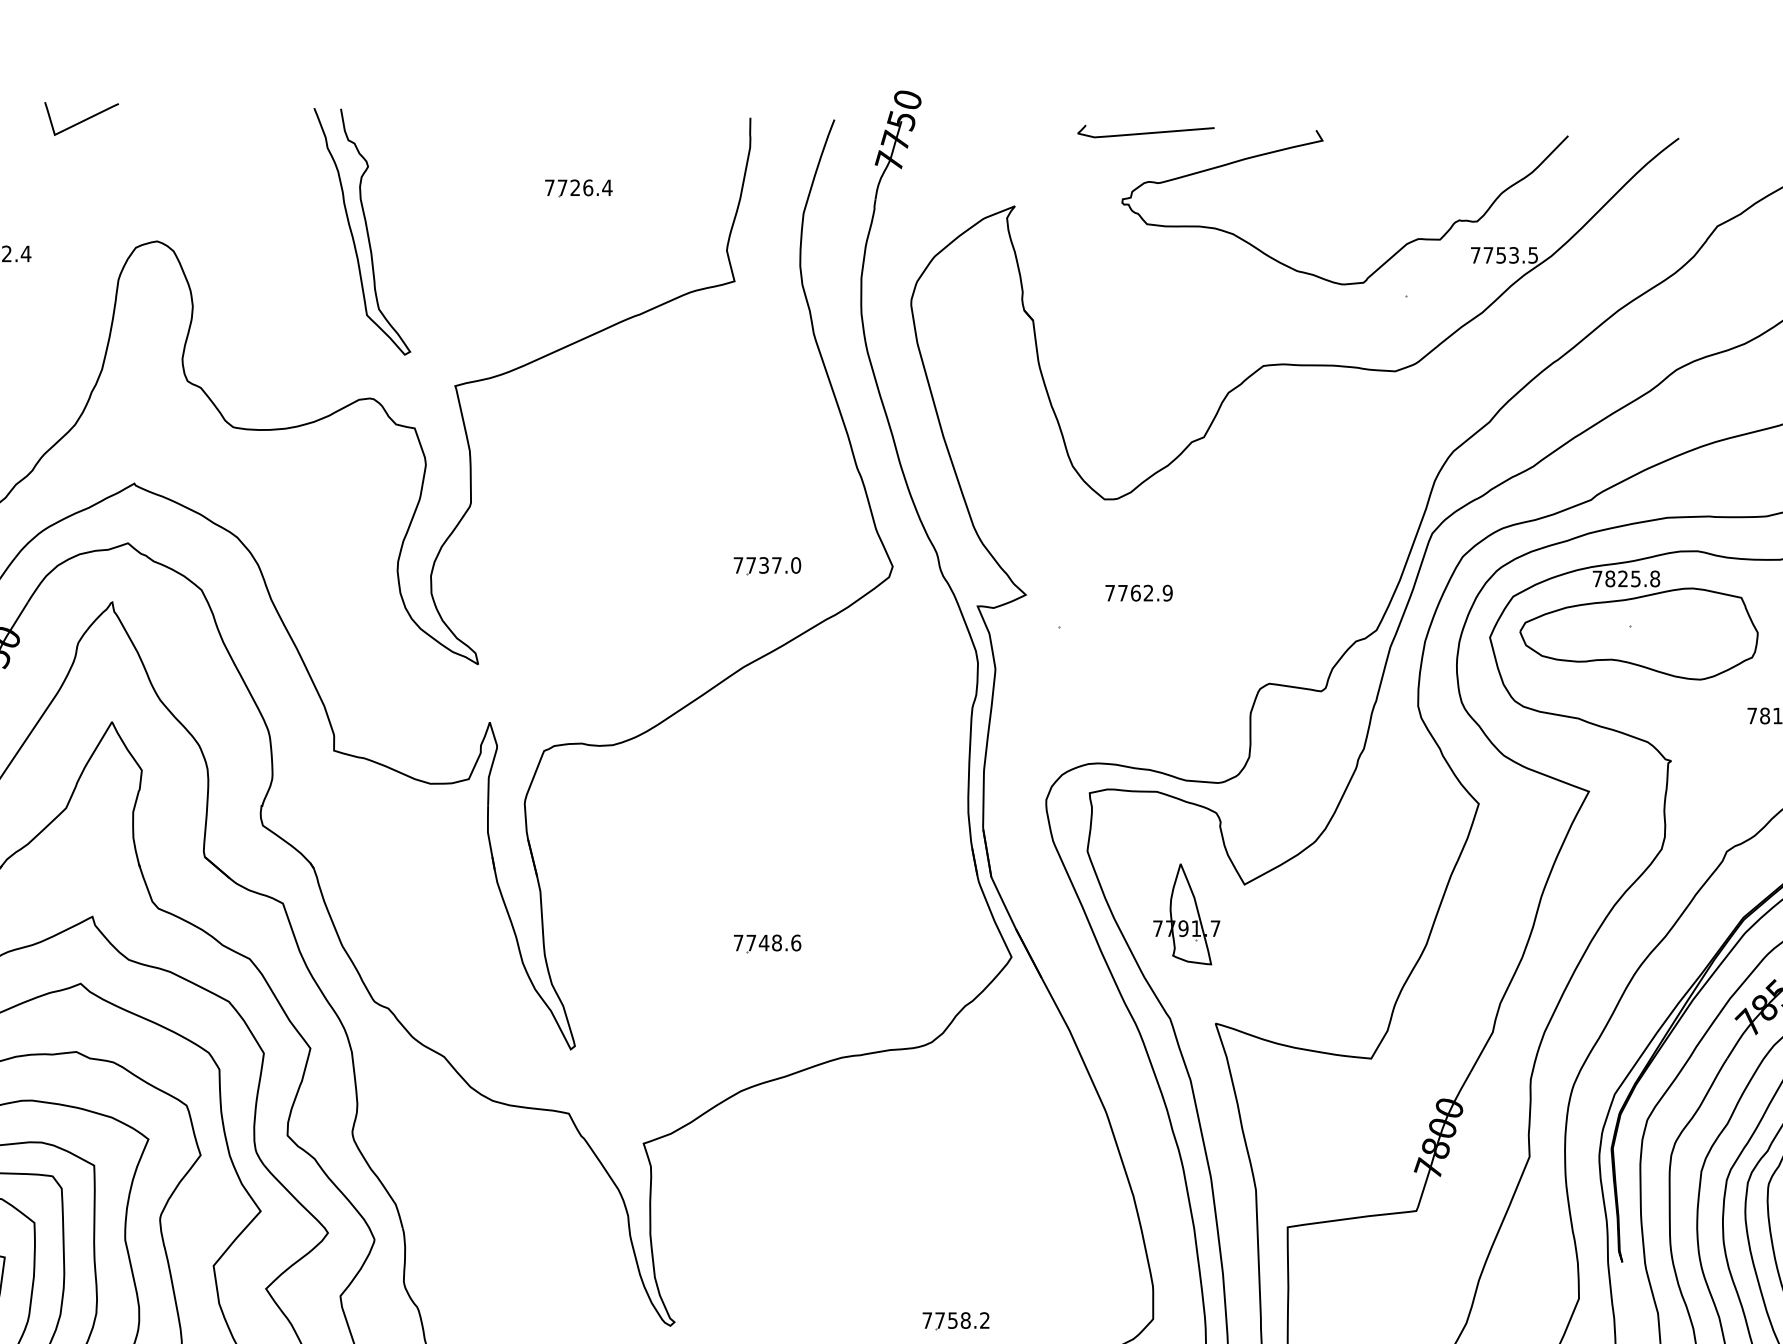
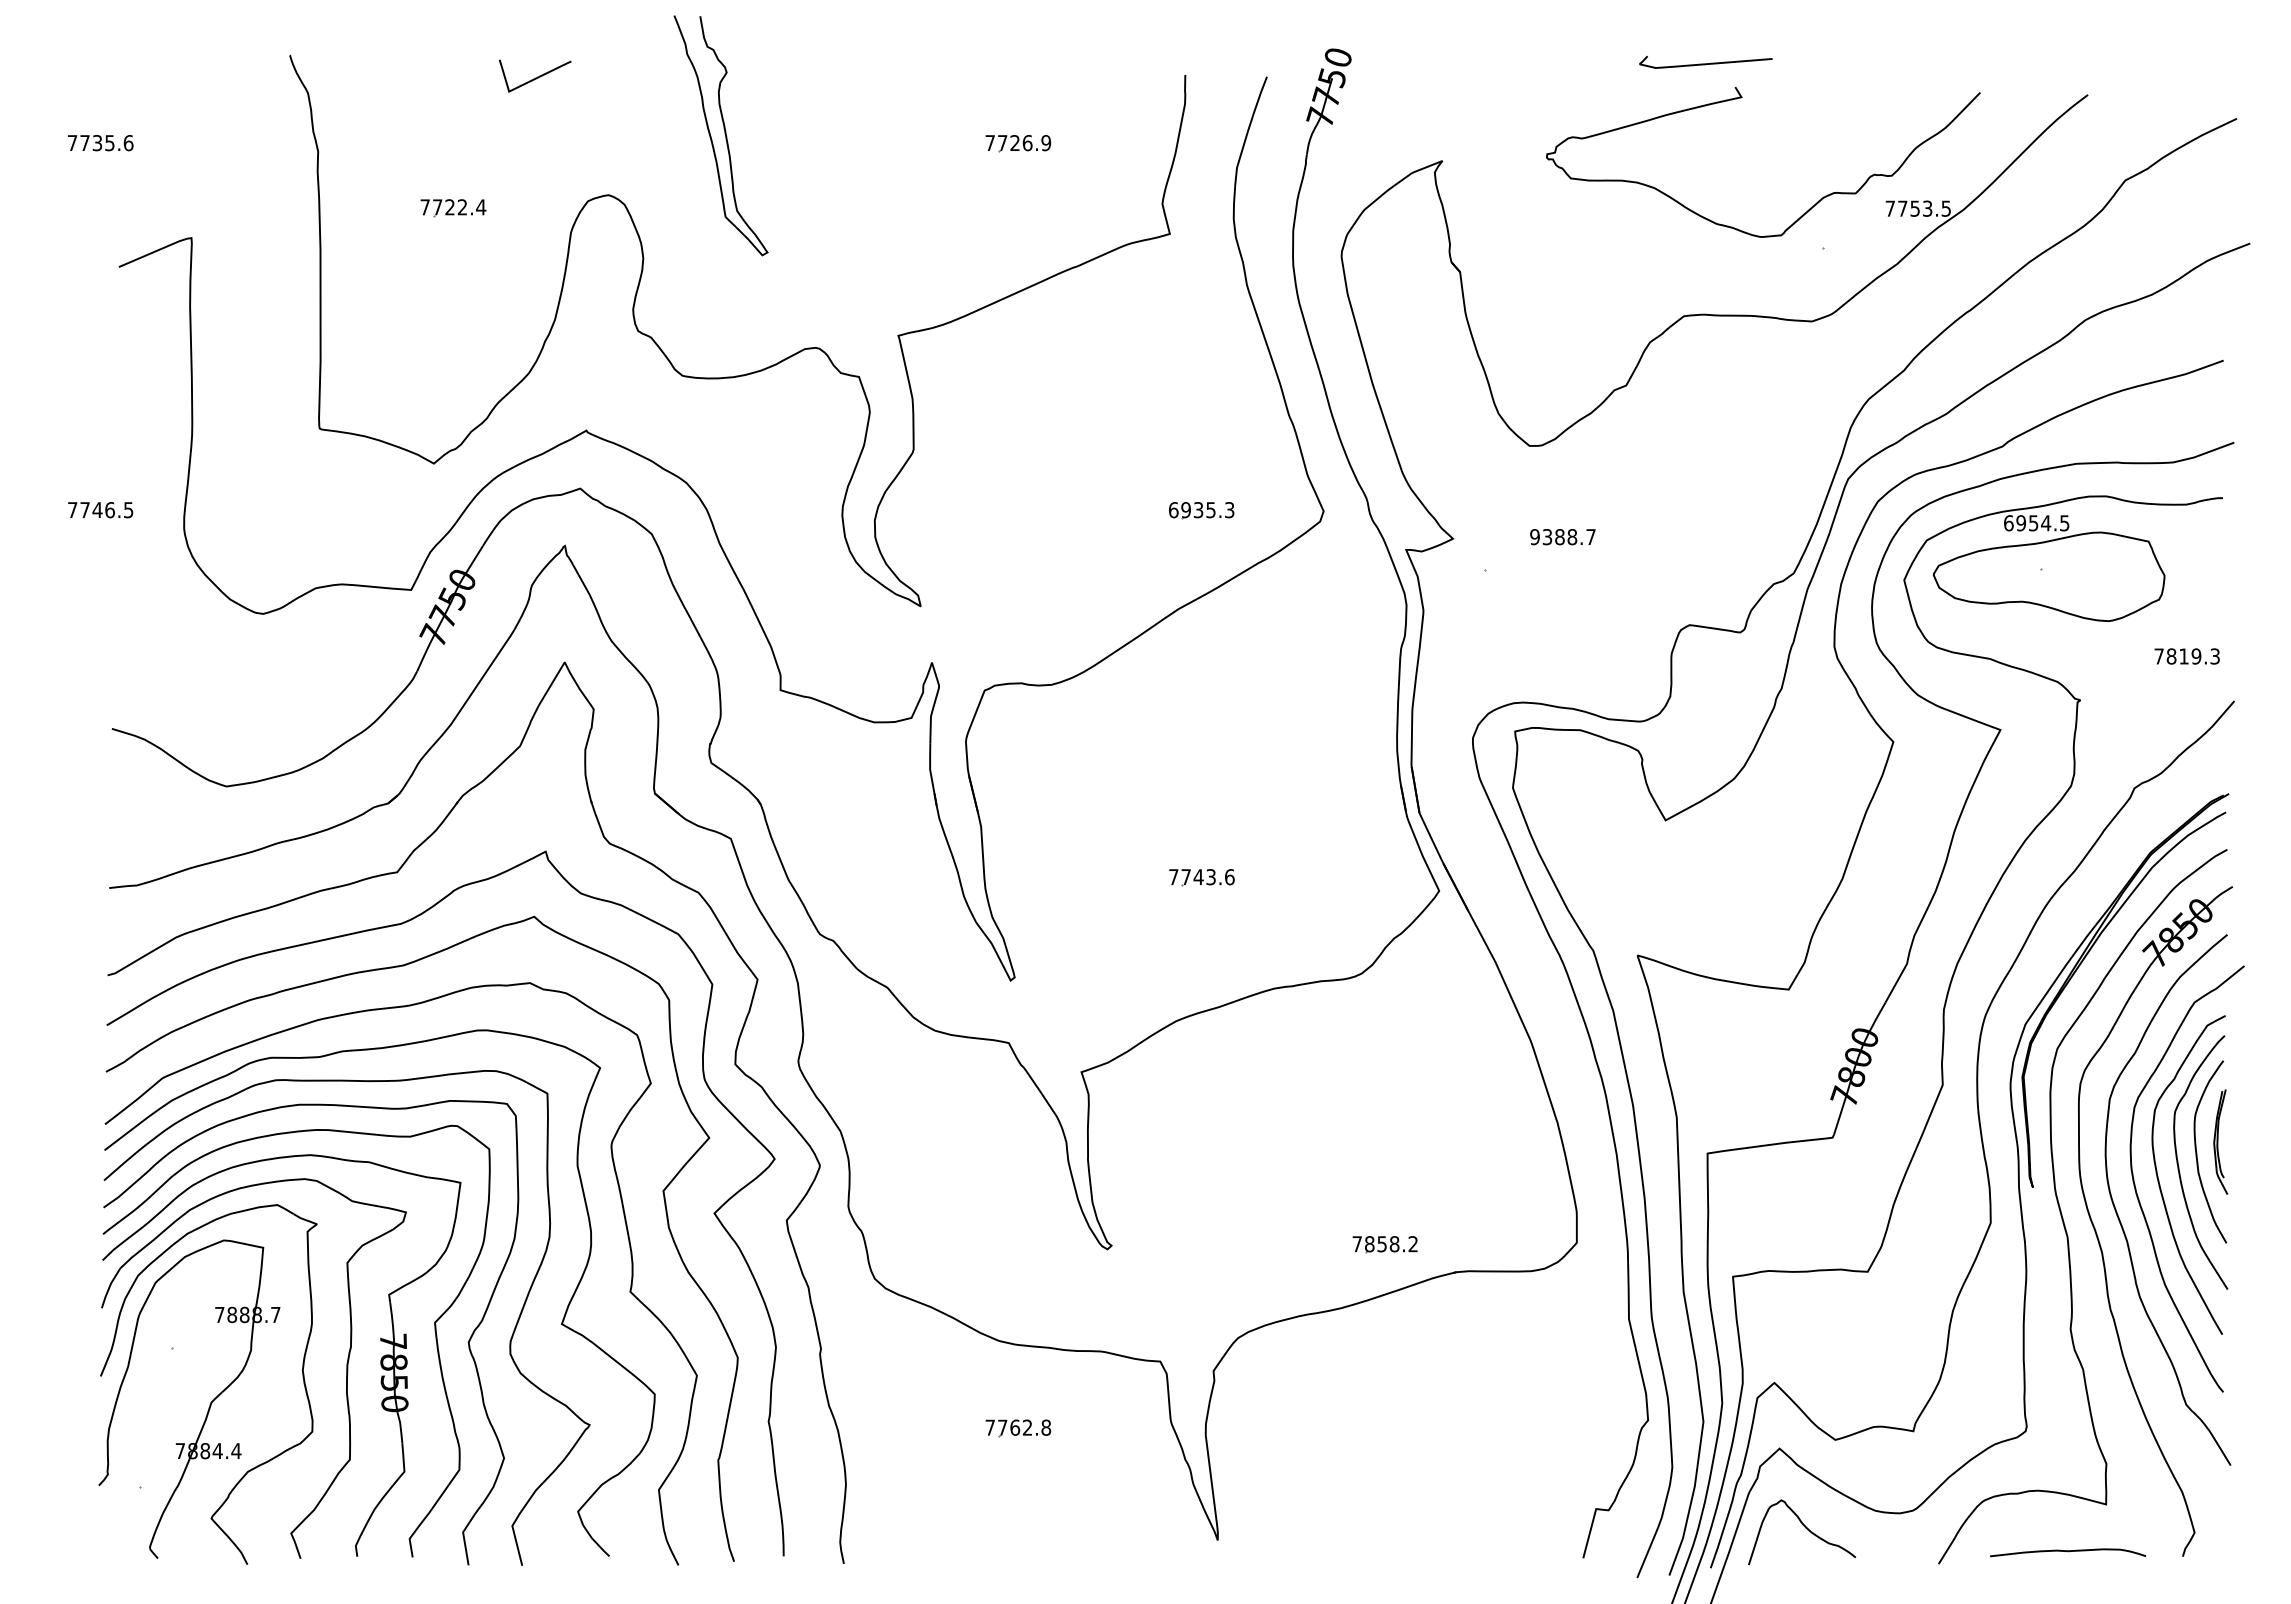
curve: (1145, 132) -> (1705, 63), moved
text: (607, 188) -> (1046, 143), 7726.4 -> 7726.9
curve: (365, 230) -> (724, 134), moved
text: (767, 565) -> (1201, 510), 7737.0 -> 6935.3
text: (1626, 579) -> (2036, 523), 7825.8 -> 6954.5
text: (1138, 593) -> (1562, 537), 7762.9 -> 9388.7
part: (1186, 914) -> (1609, 849), removed
text: (776, 943) -> (1210, 877), 7748.6 -> 7743.6
text: (939, 1320) -> (1369, 1244), 7758.2 -> 7858.2

